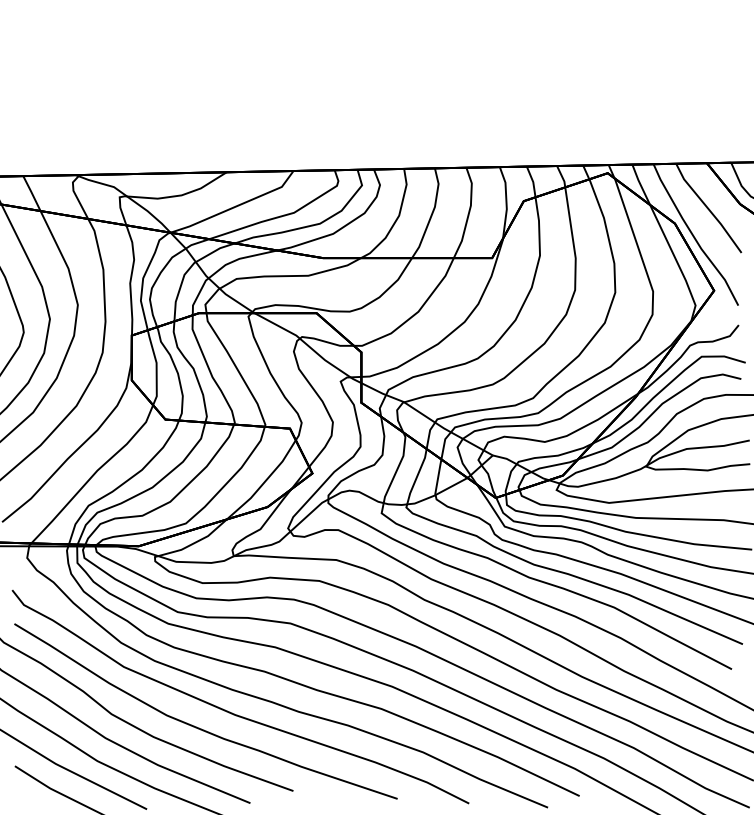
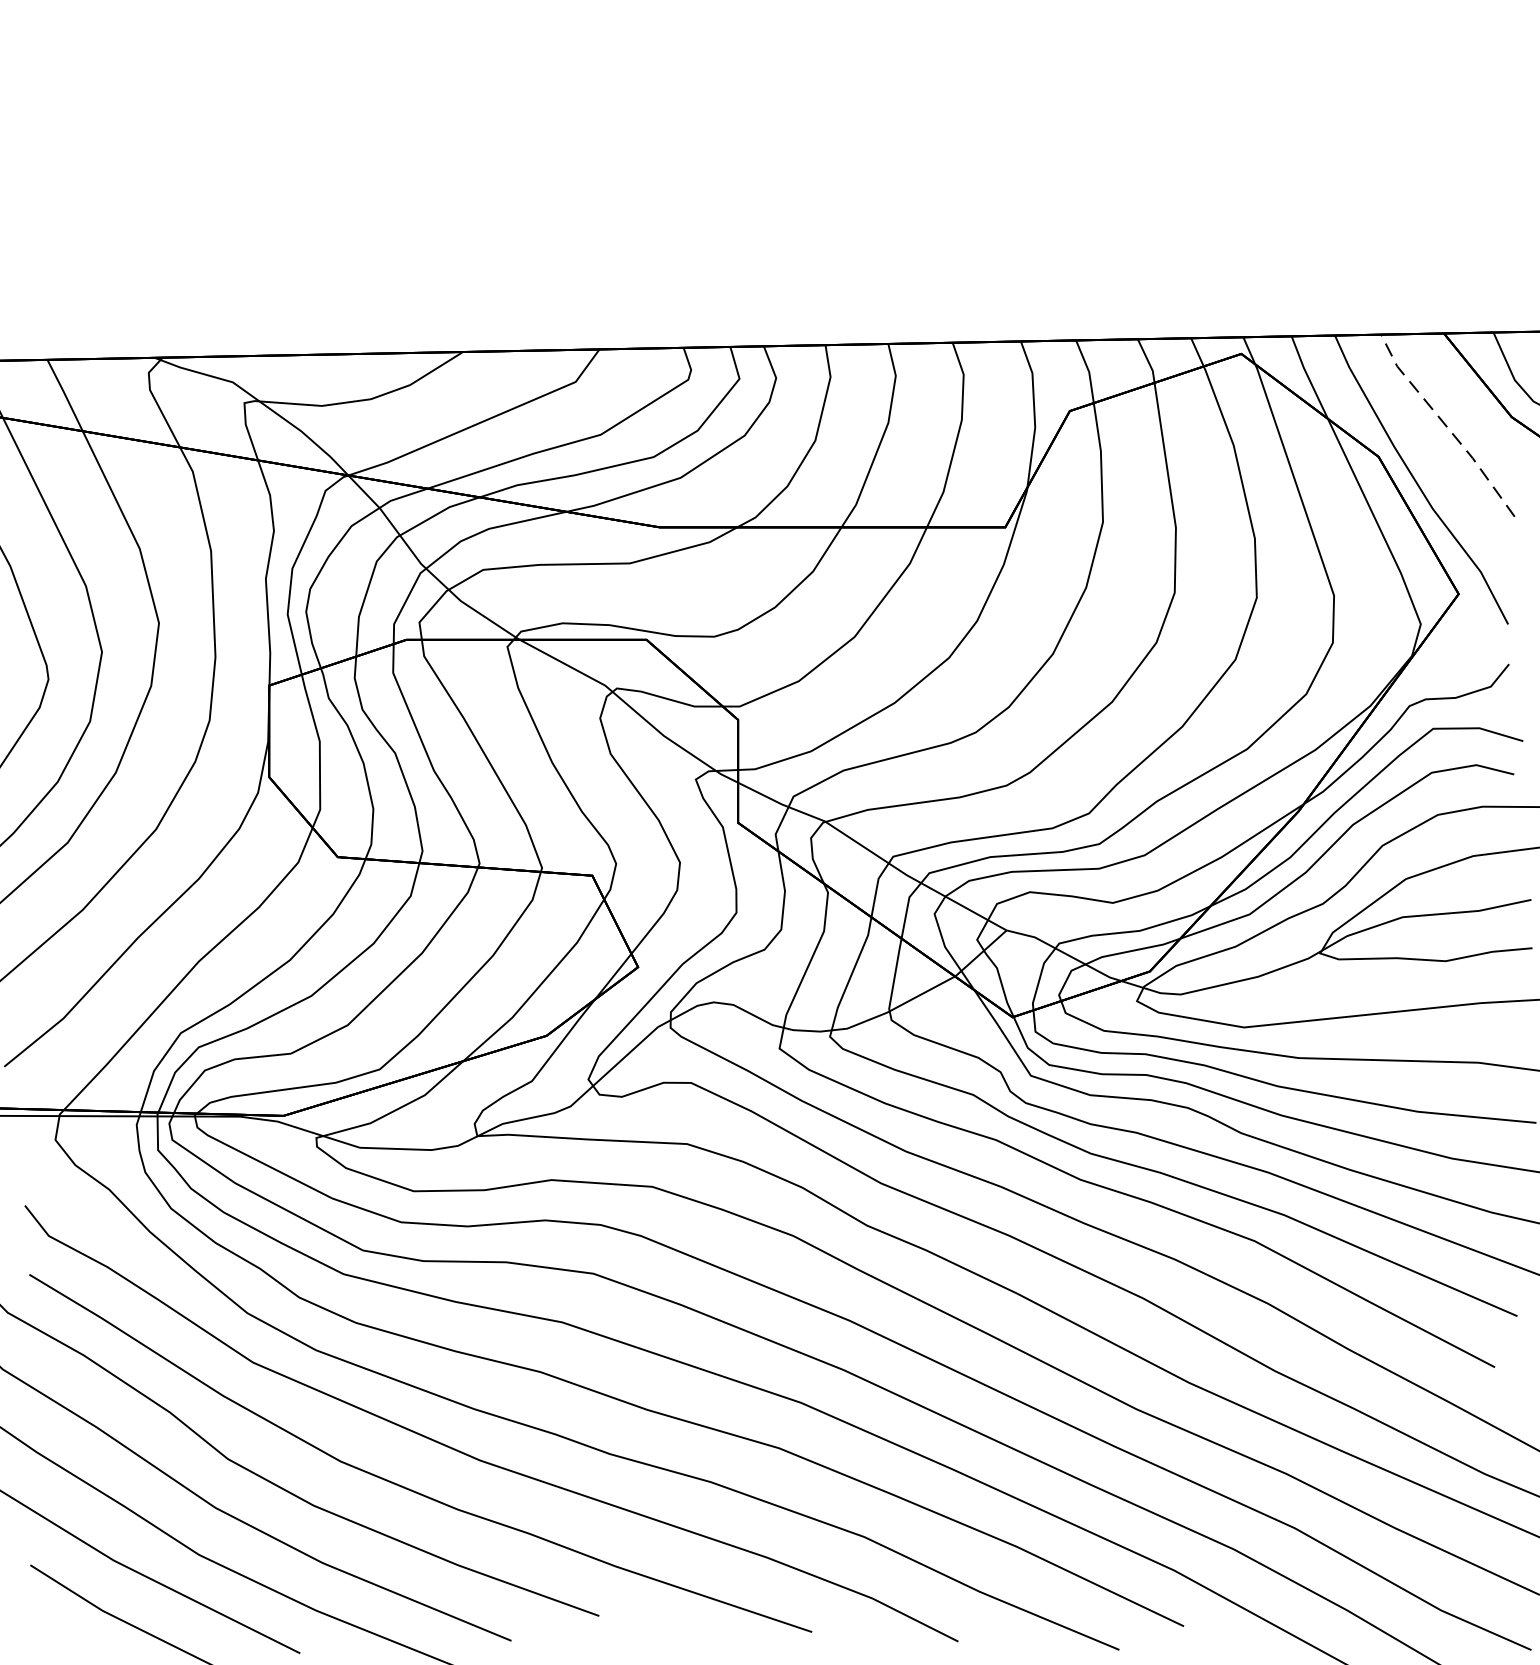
line: (707, 208) -> (1445, 426), solid -> dashed

